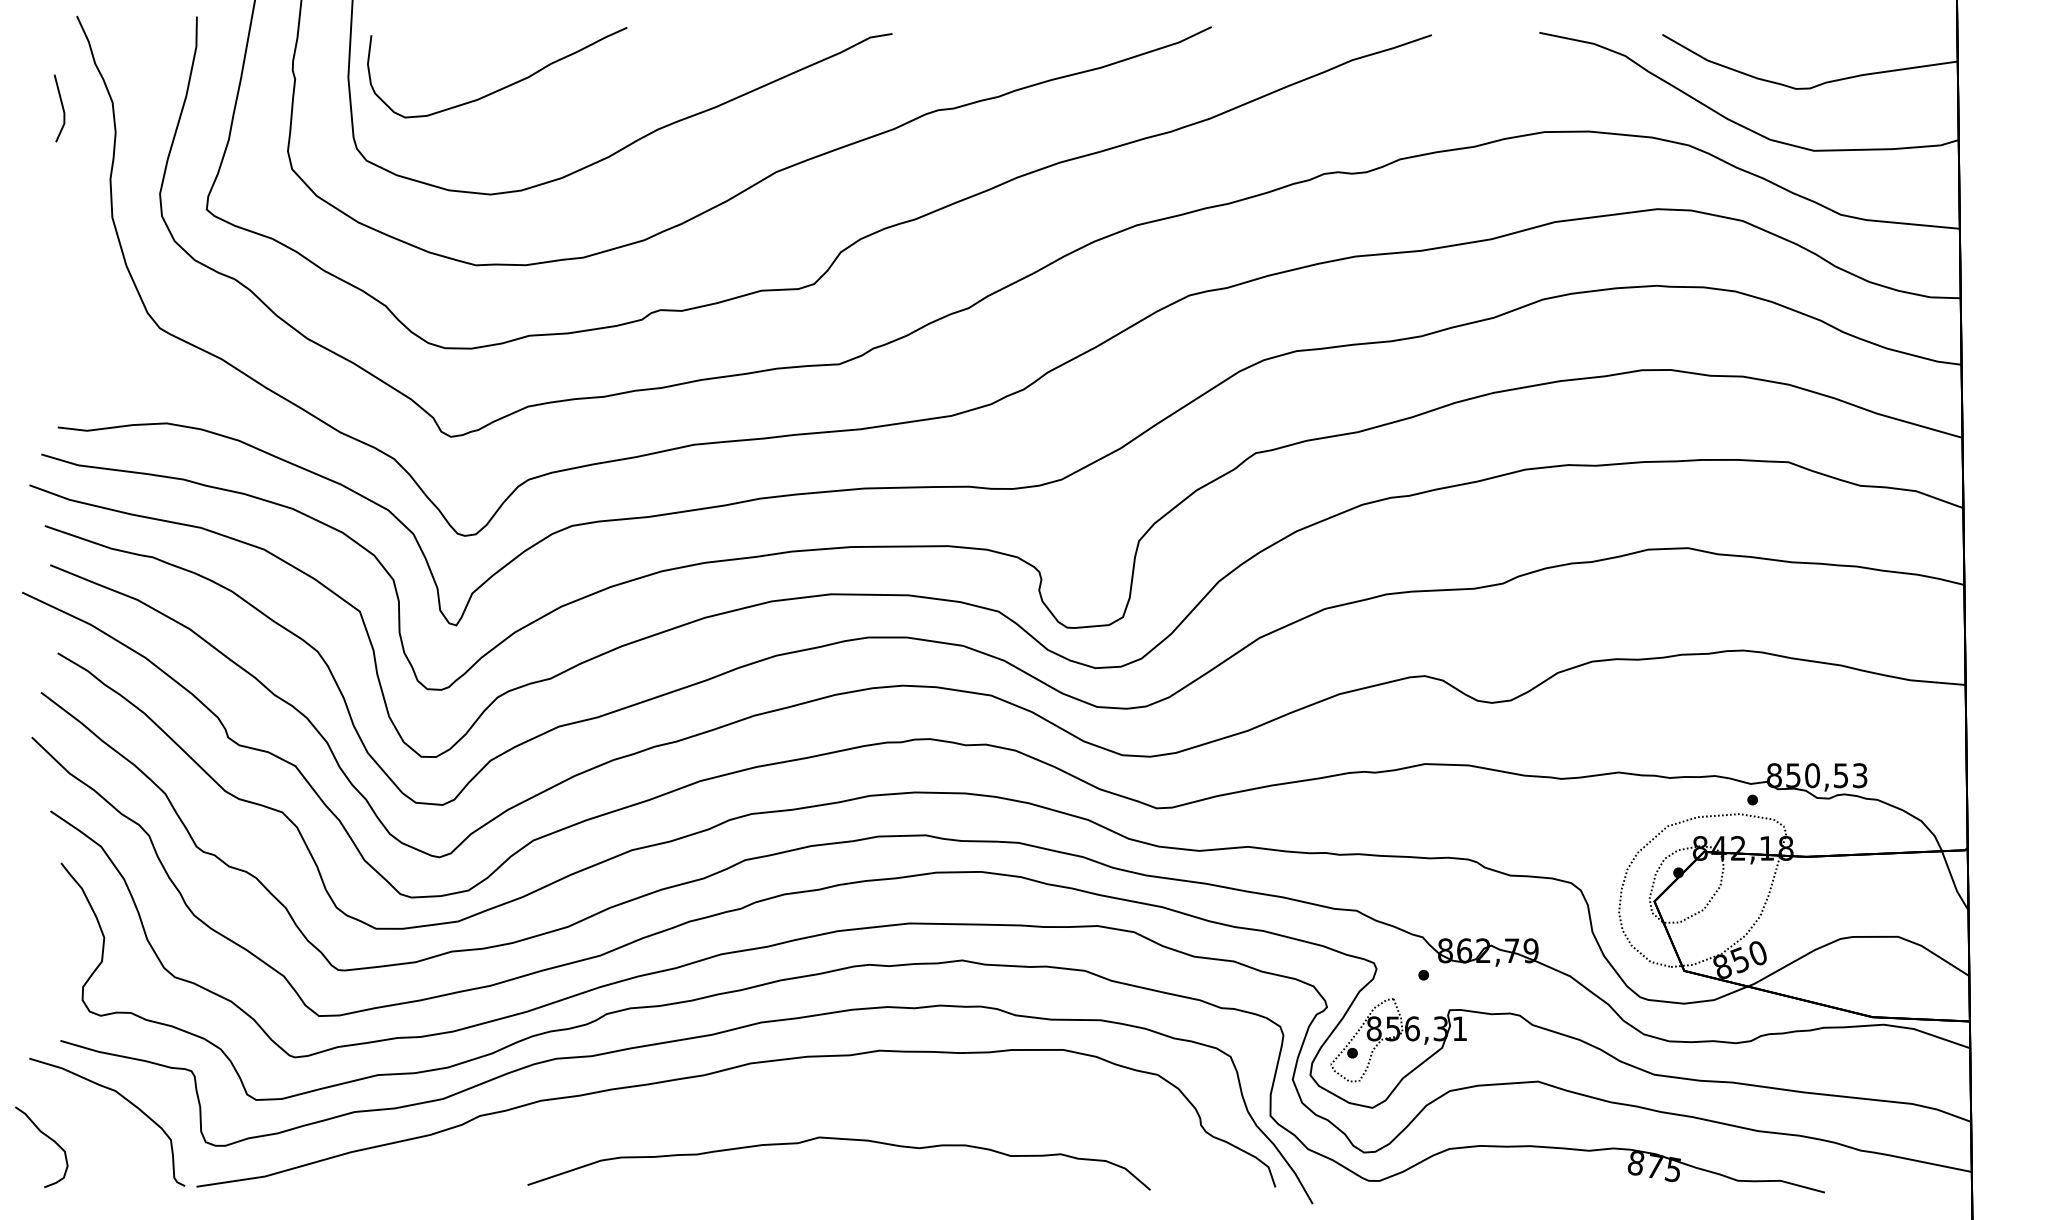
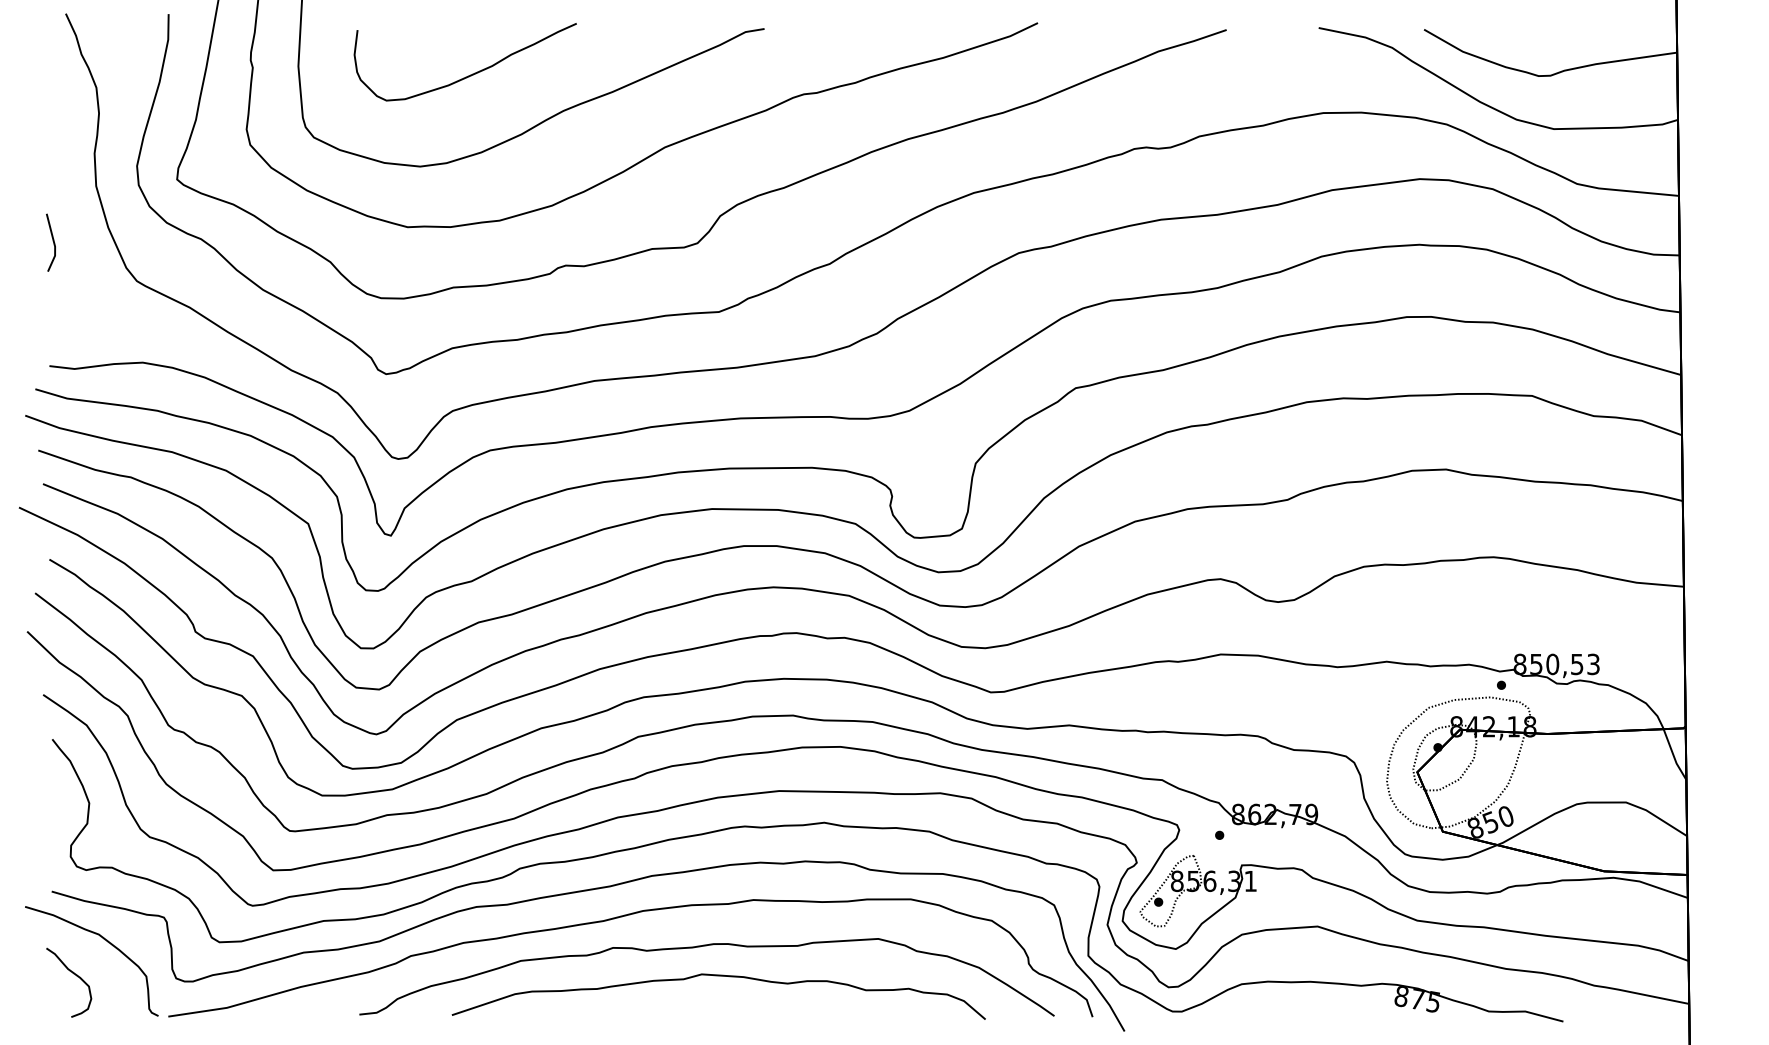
curve: (504, 86) -> (471, 74), moved
line: (61, 106) -> (52, 241), moved
curve: (820, 1105) -> (702, 946), added
curve: (48, 1138) -> (74, 975), moved

